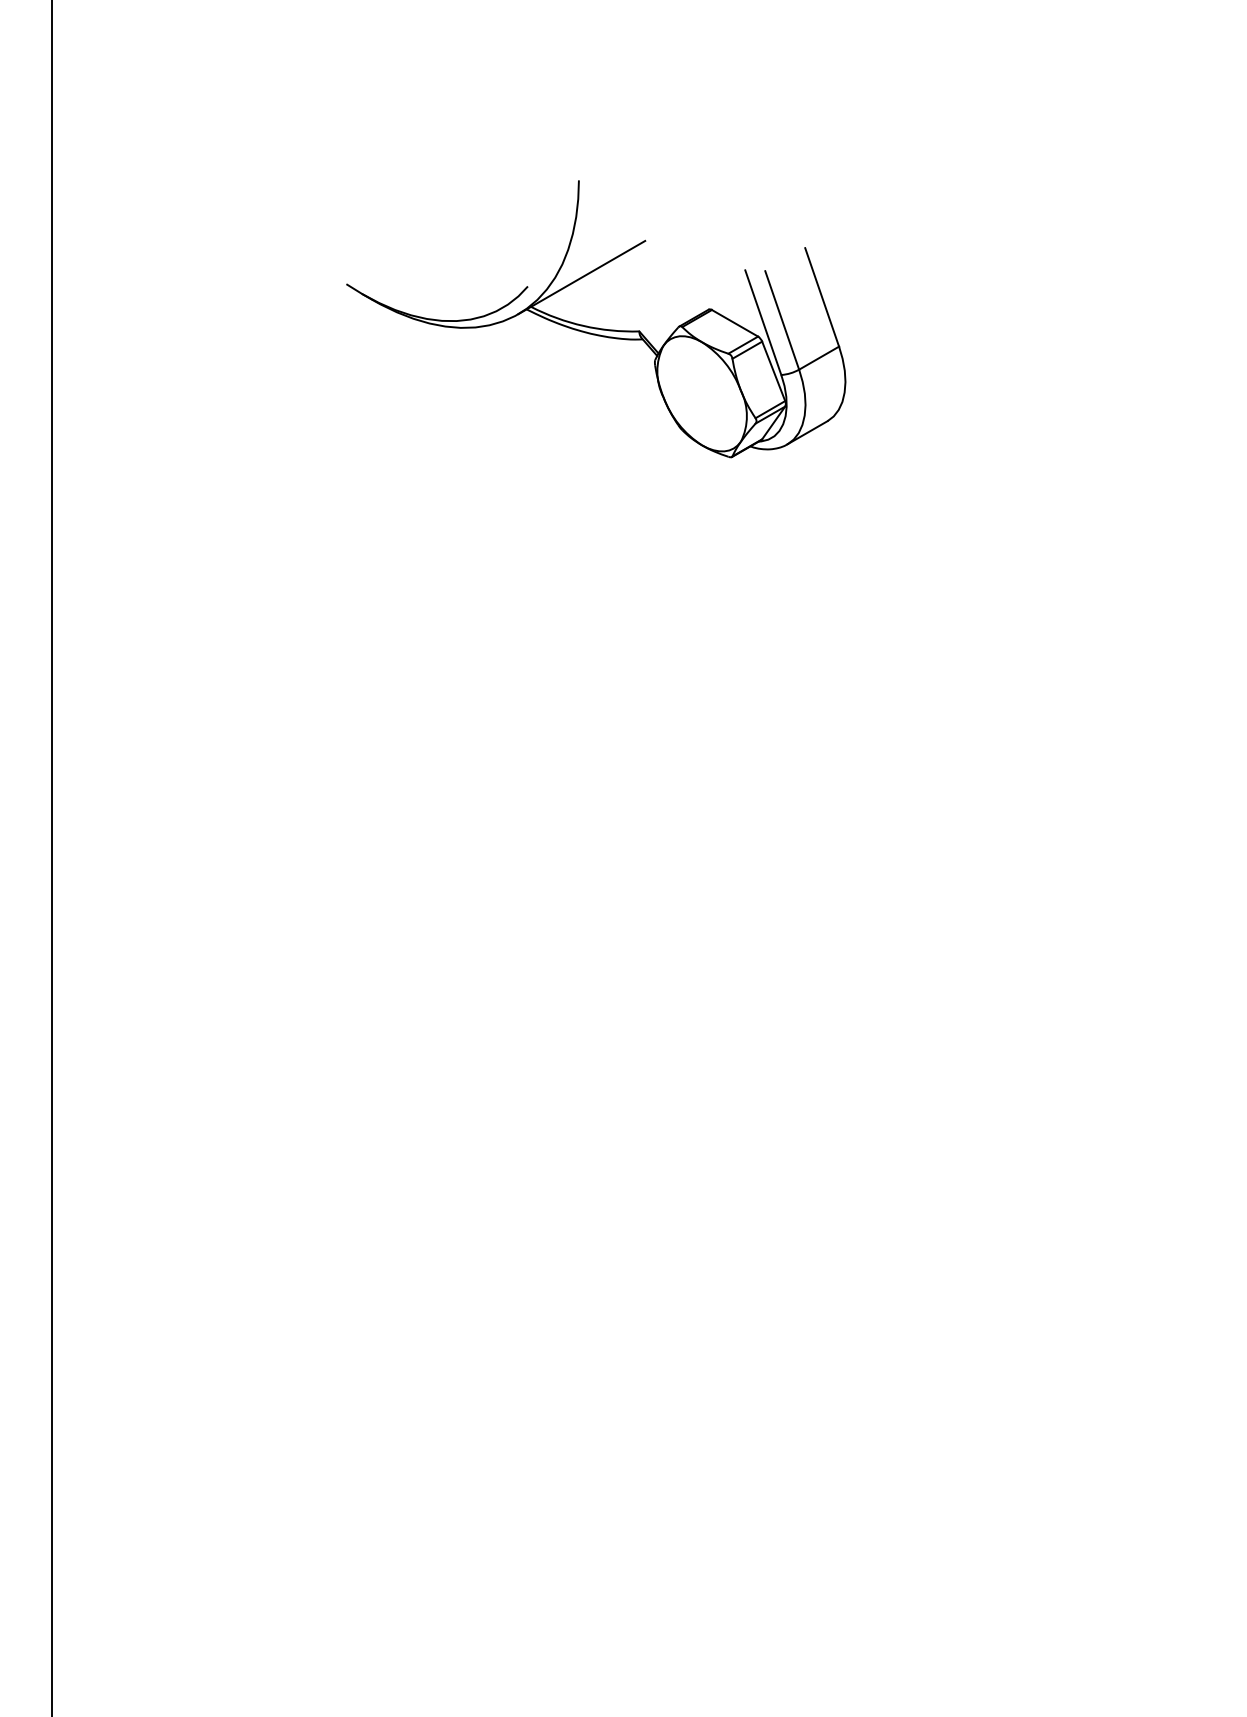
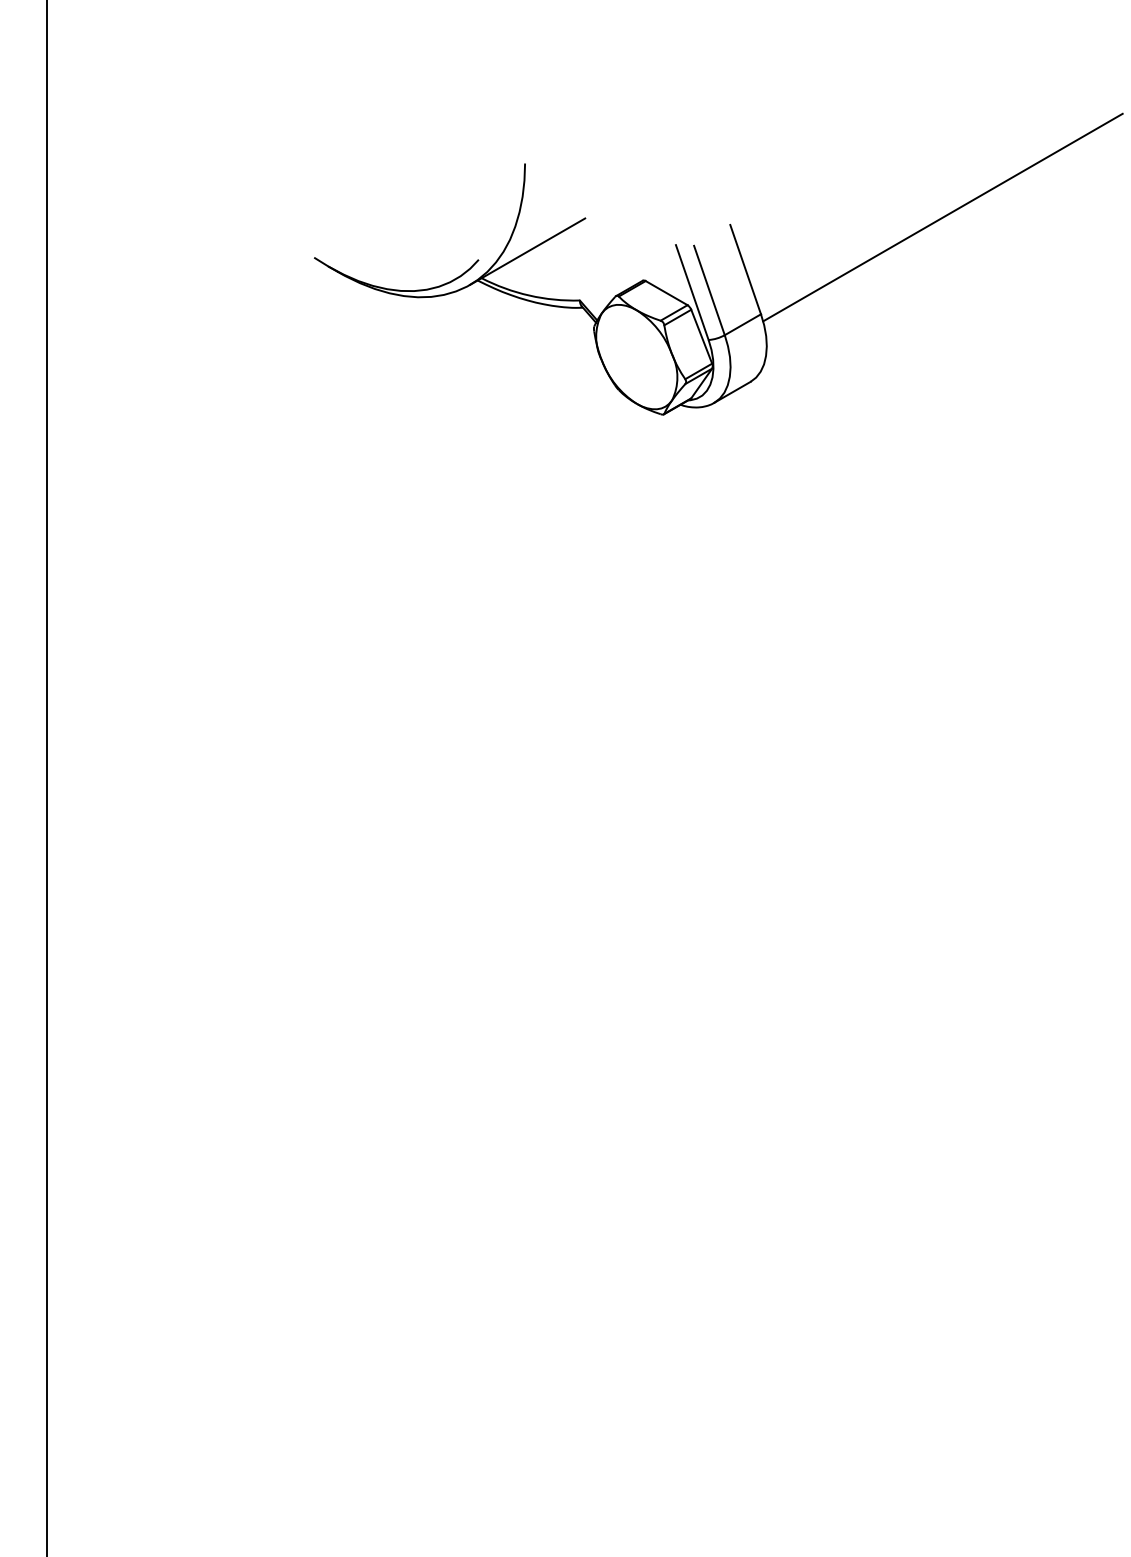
line: (1039, 239) -> (942, 217), added

